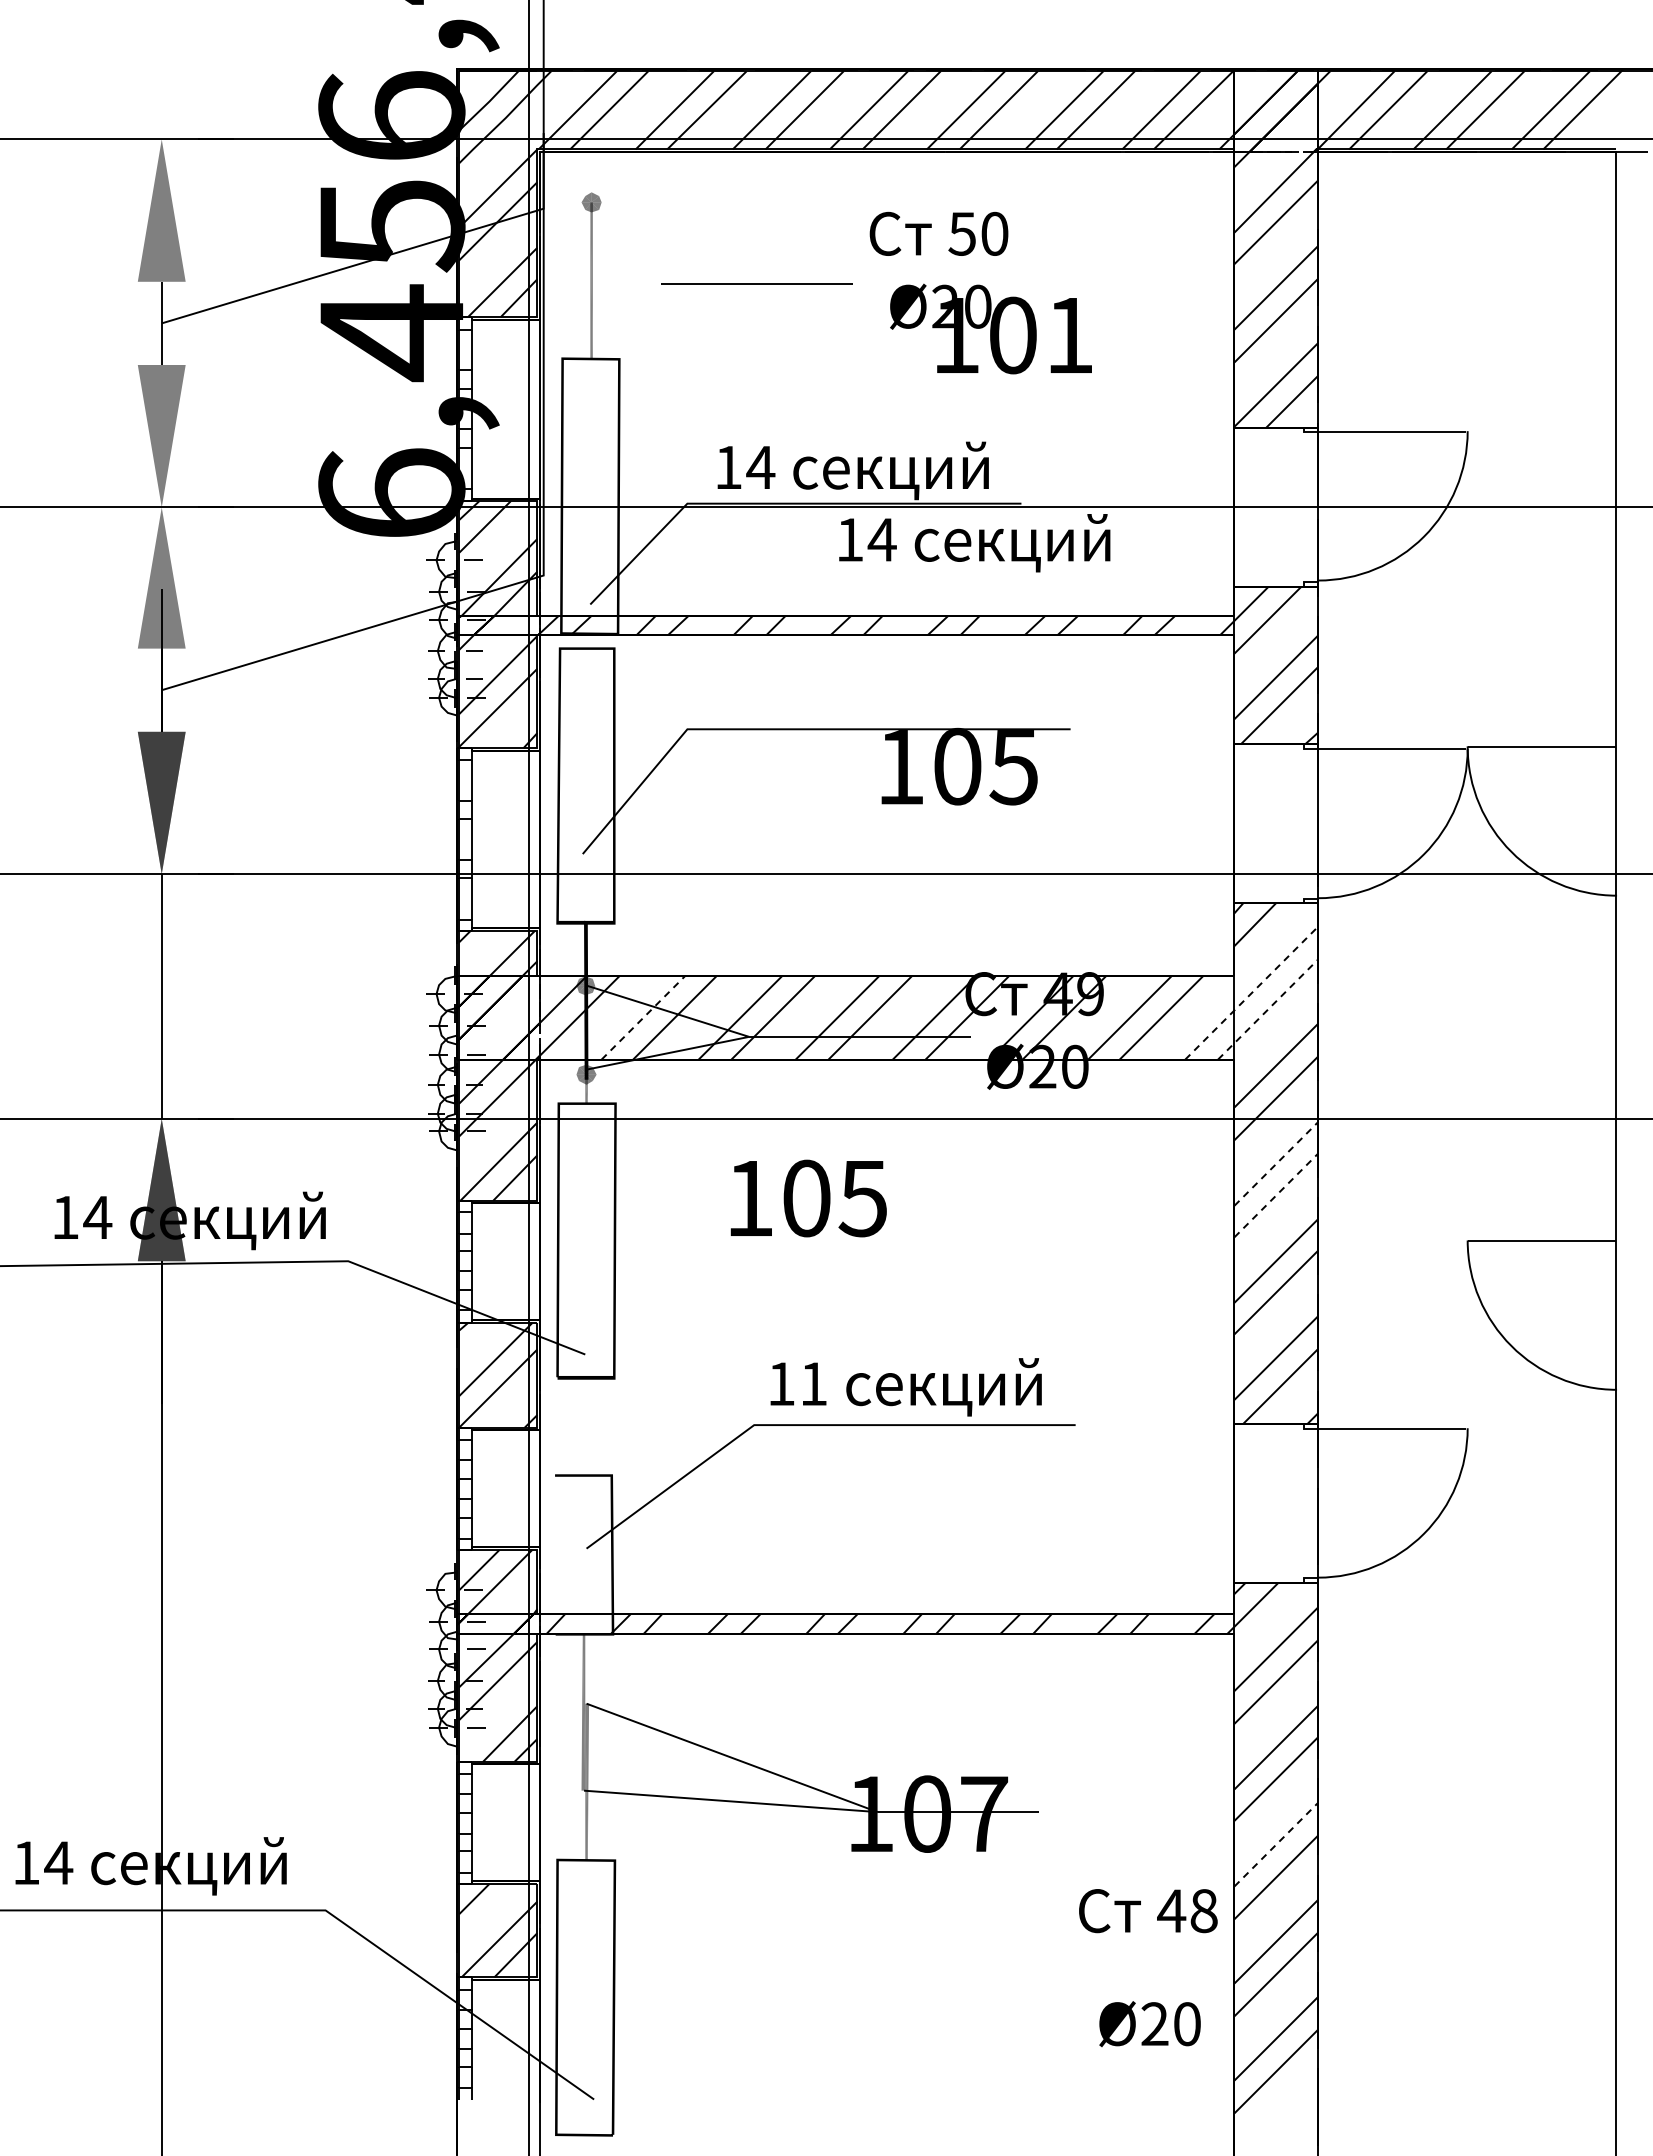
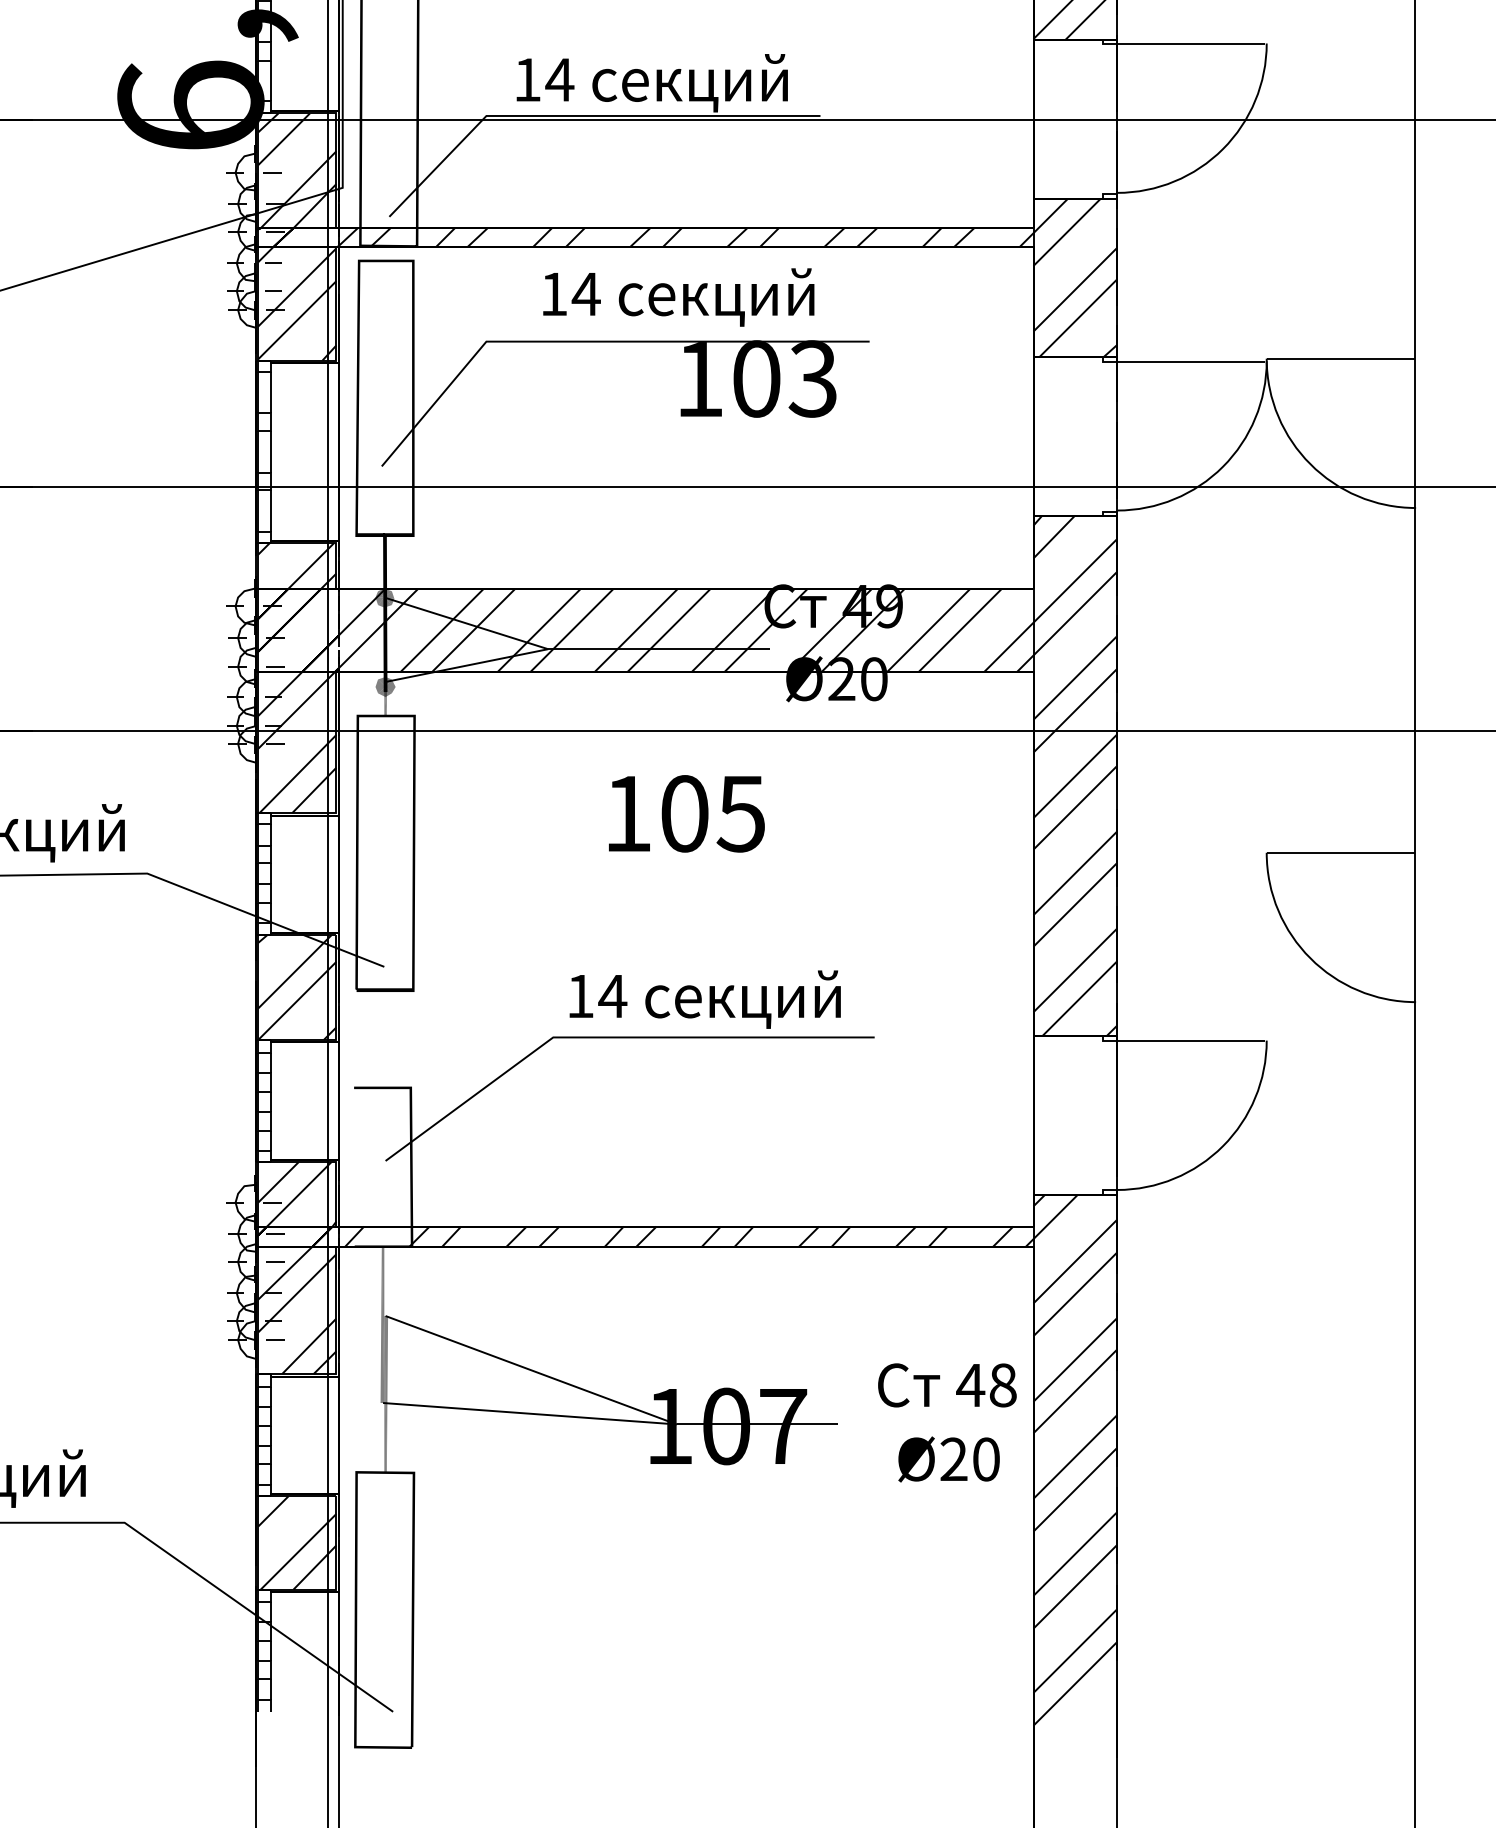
text: (974, 543) -> (678, 297), moved
text: (1013, 766) -> (812, 378), 105 -> 103
line: (1251, 993) -> (1050, 605), dashed -> solid
line: (1267, 1010) -> (1066, 622), dashed -> solid
line: (643, 1017) -> (442, 629), dashed -> solid
line: (1276, 1164) -> (1075, 776), dashed -> solid
line: (1276, 1195) -> (1075, 807), dashed -> solid
text: (808, 1198) -> (686, 813), moved
text: (813, 1383) -> (612, 995), 11 -> 14
line: (1276, 1844) -> (1075, 1456), dashed -> solid
text: (1148, 1911) -> (947, 1385), moved
text: (1149, 2024) -> (948, 1459), moved

